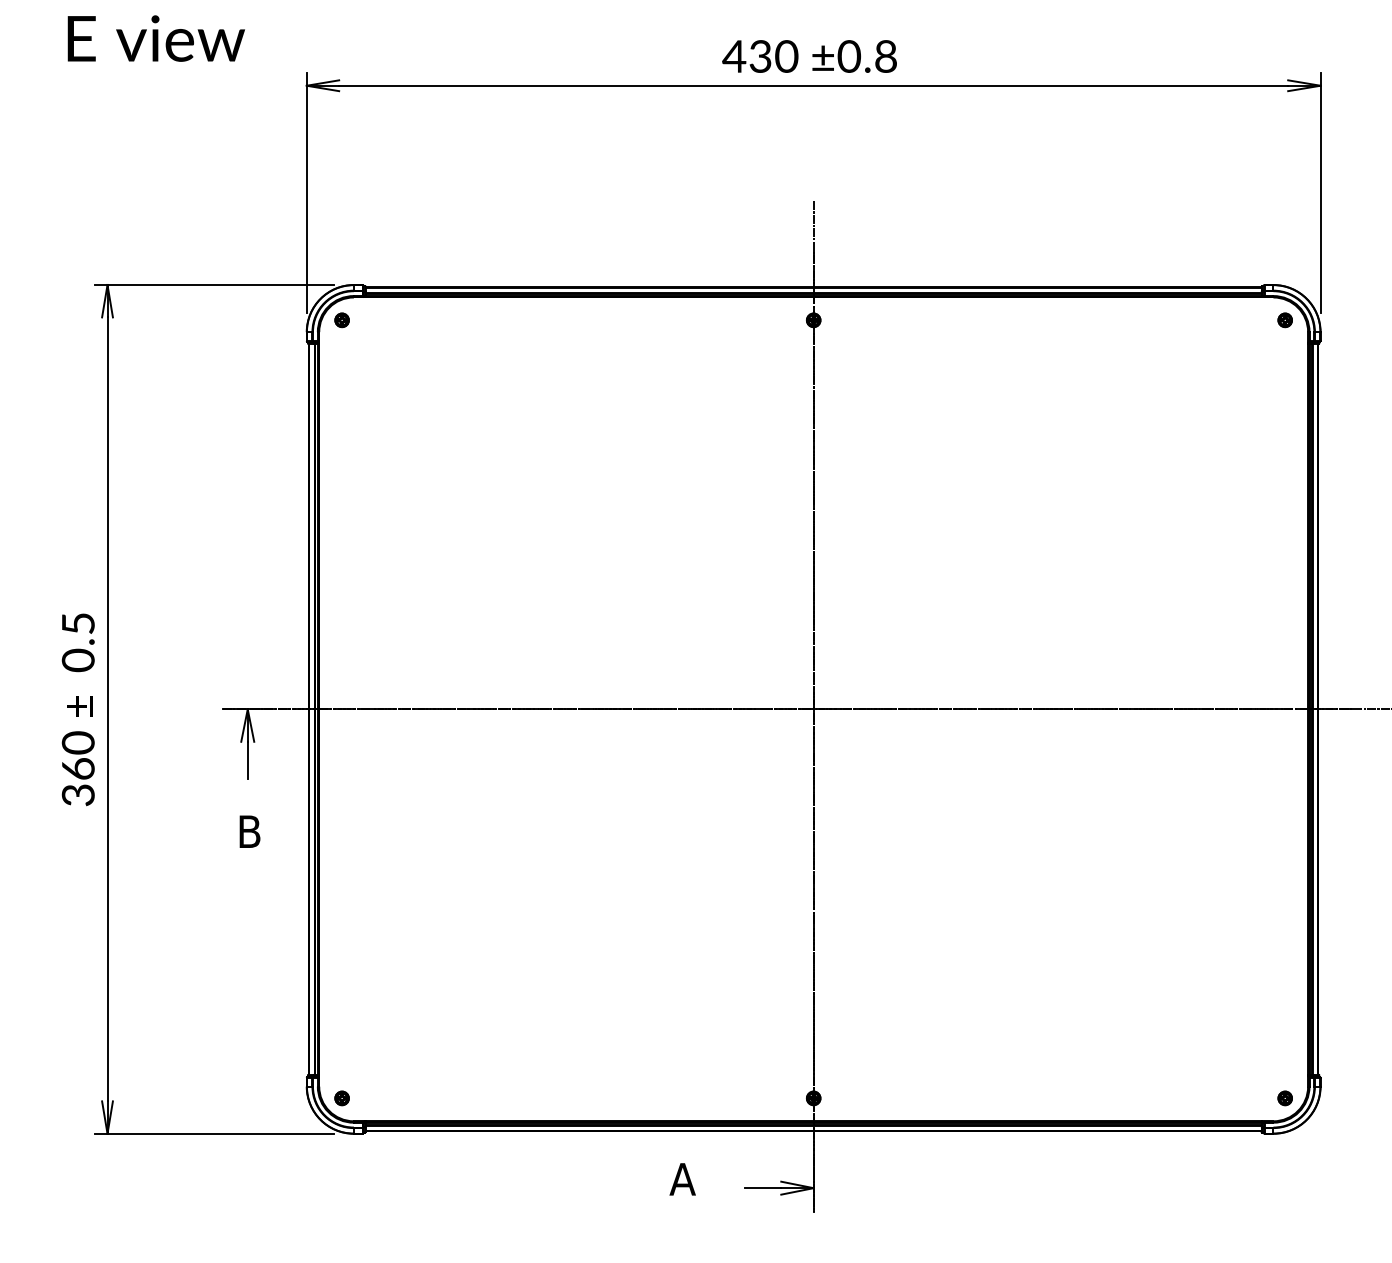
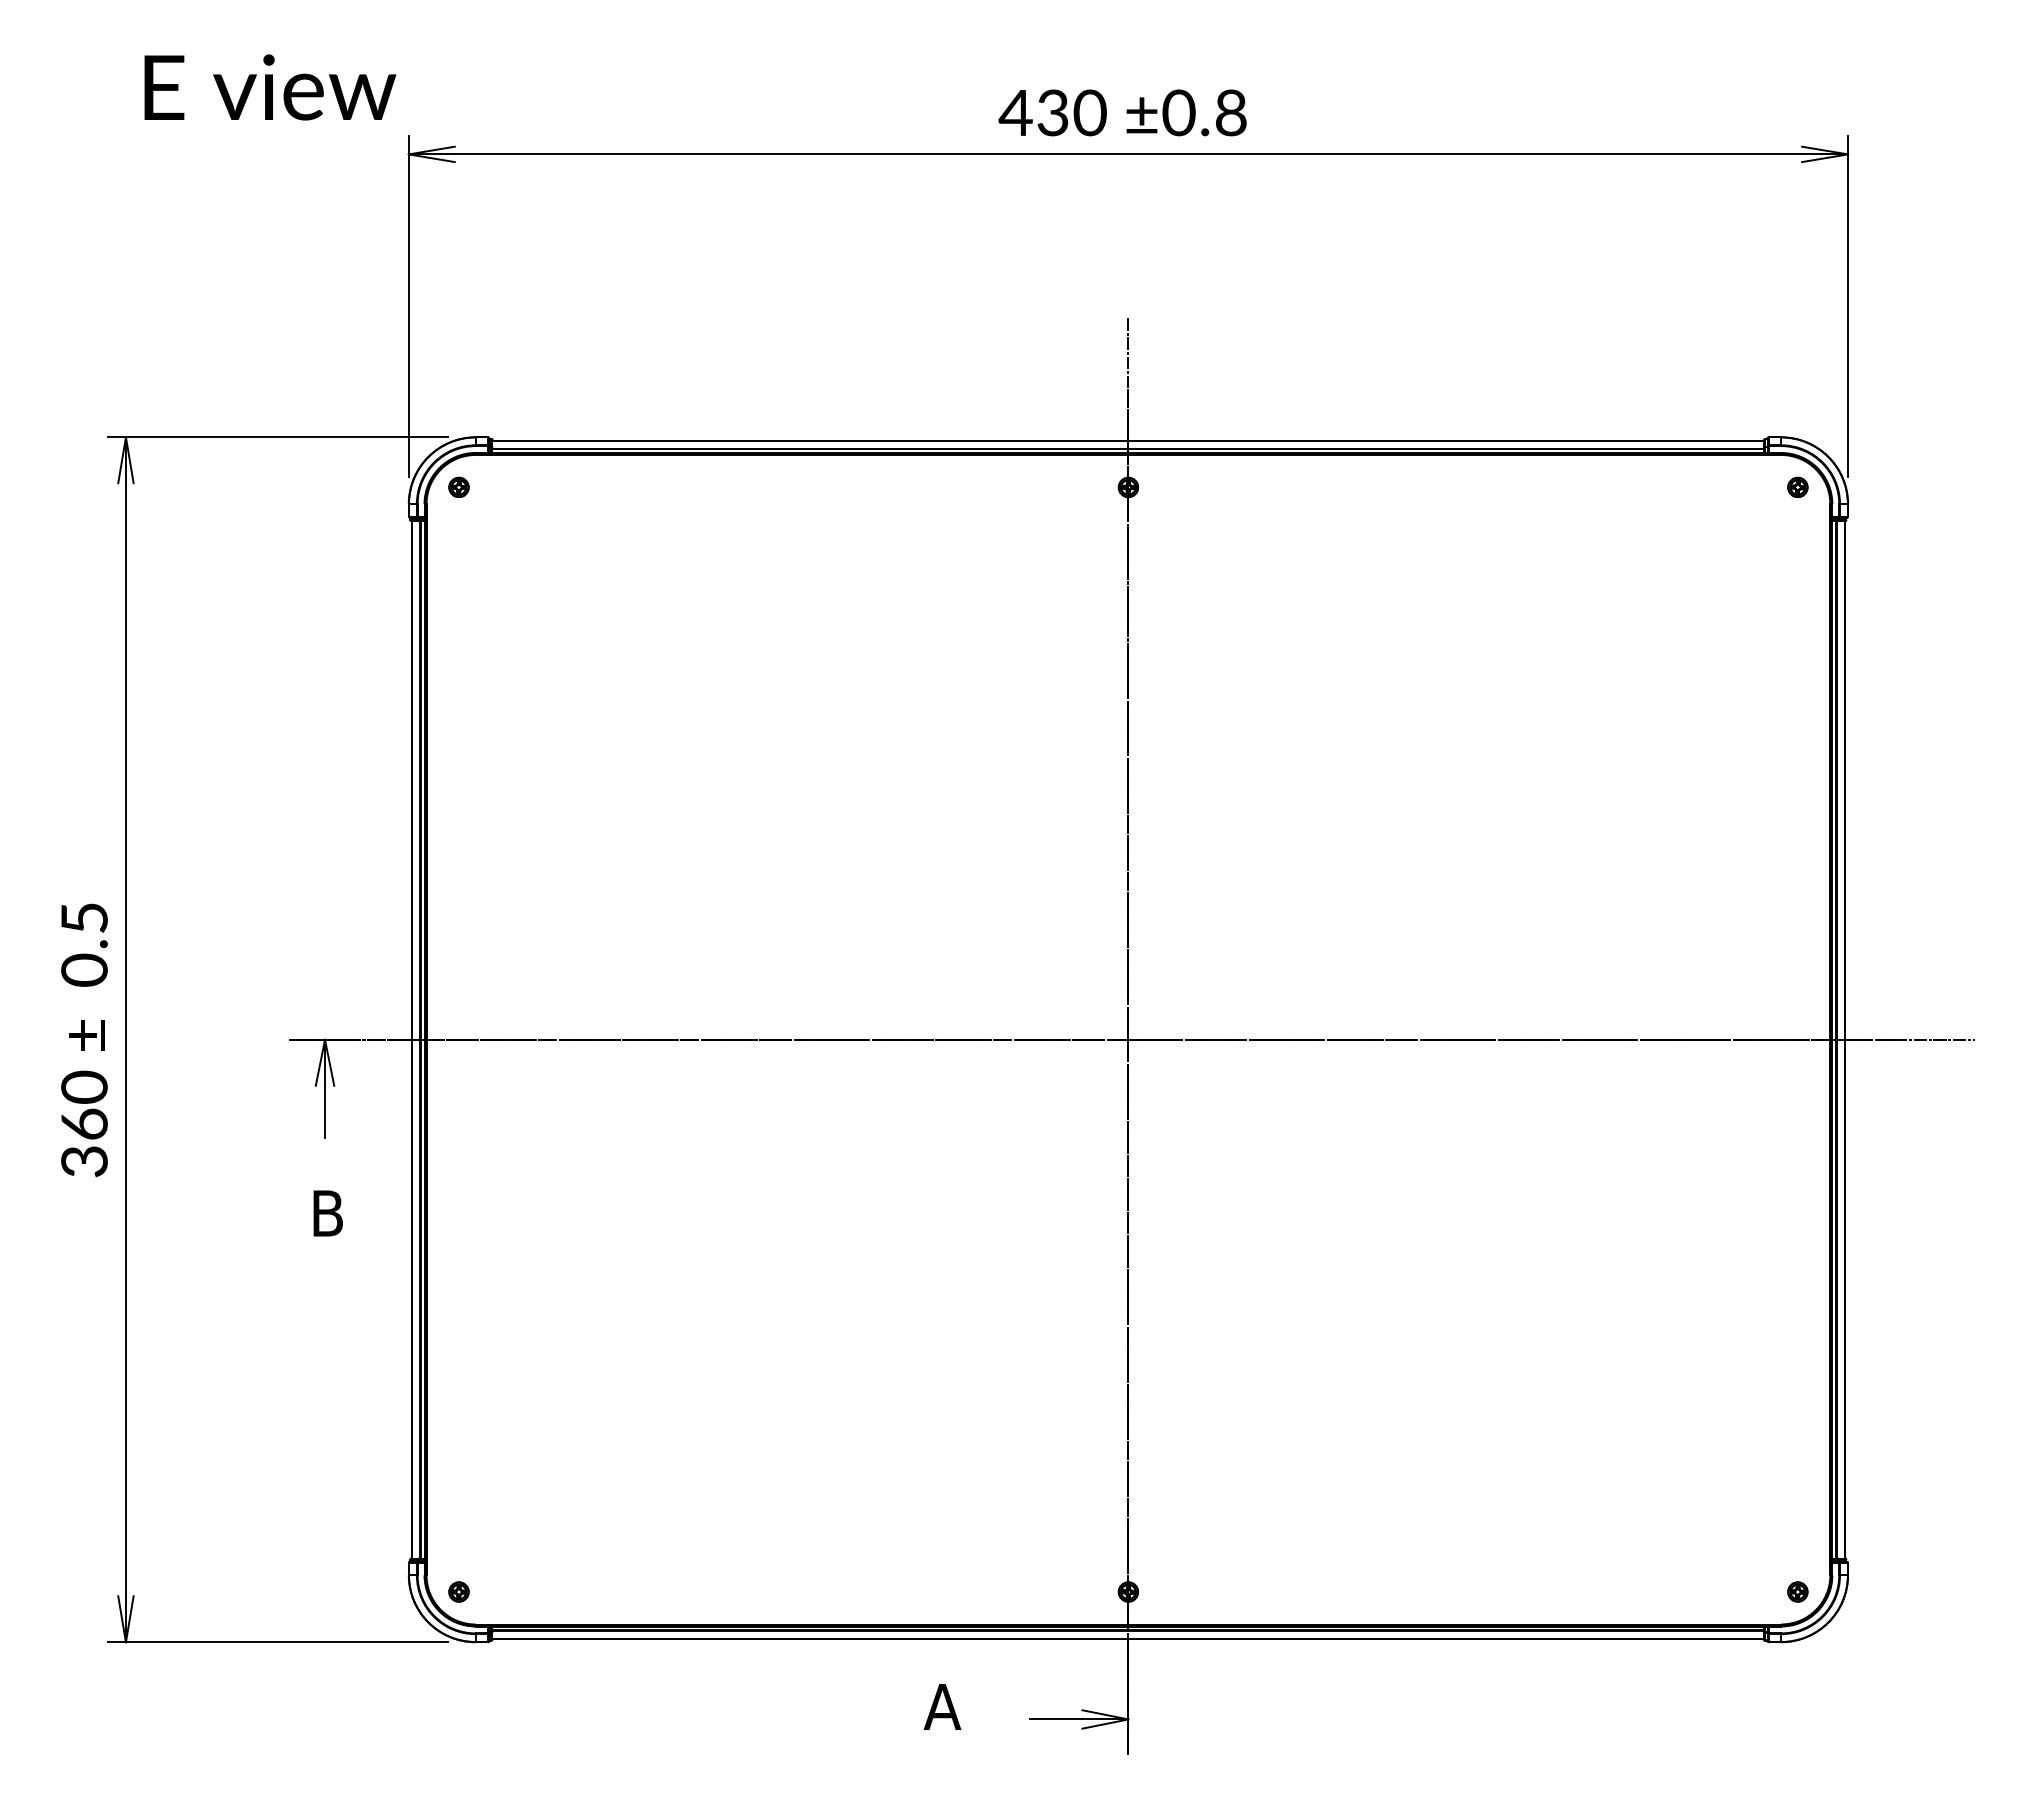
text: (156, 38) -> (270, 87), moved

